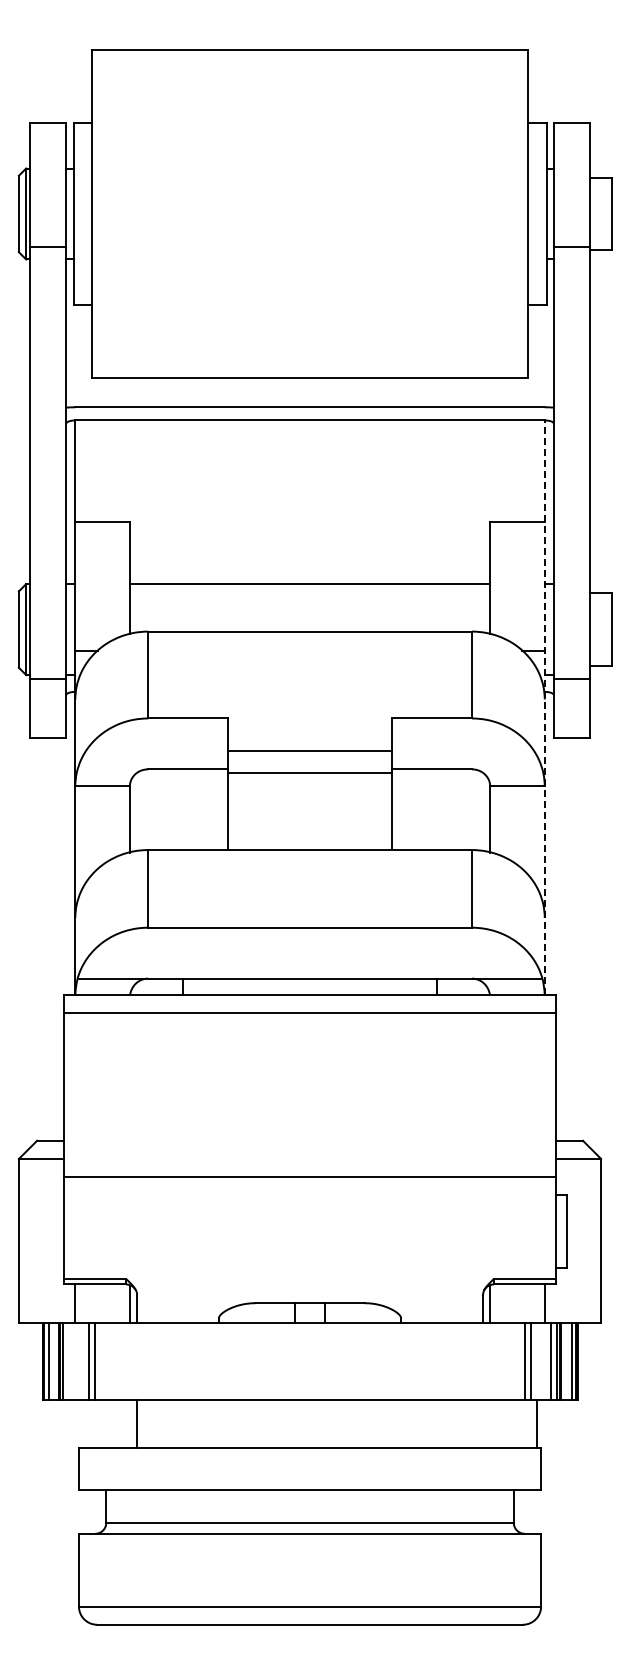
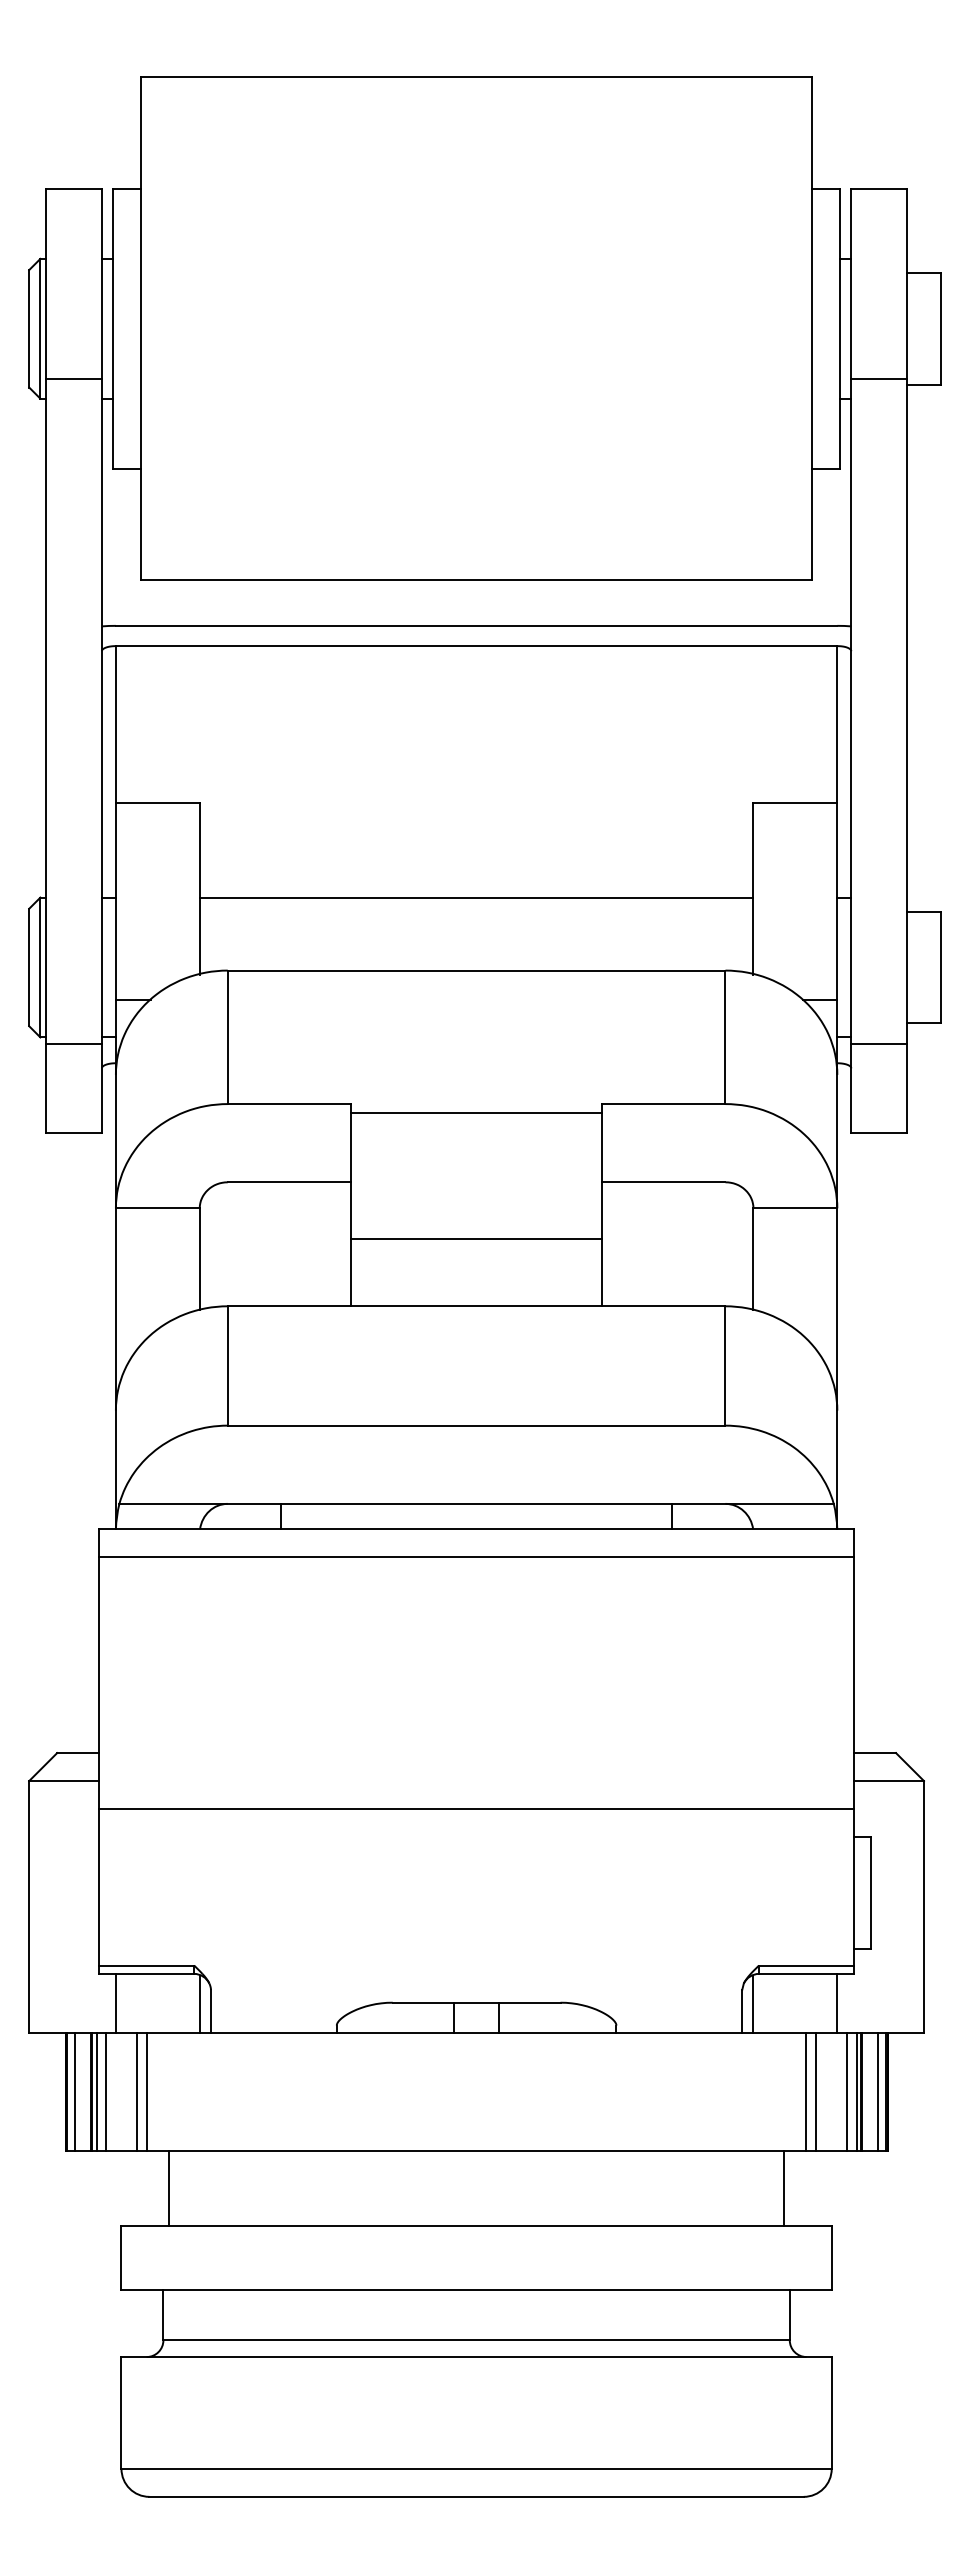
line: (544, 707) -> (836, 1087), dashed -> solid
line: (309, 751) -> (475, 1113), moved
line: (309, 772) -> (475, 1237), moved
line: (69, 1360) -> (106, 2090), added
line: (136, 1423) -> (168, 2187), moved
line: (537, 1423) -> (784, 2187), moved

